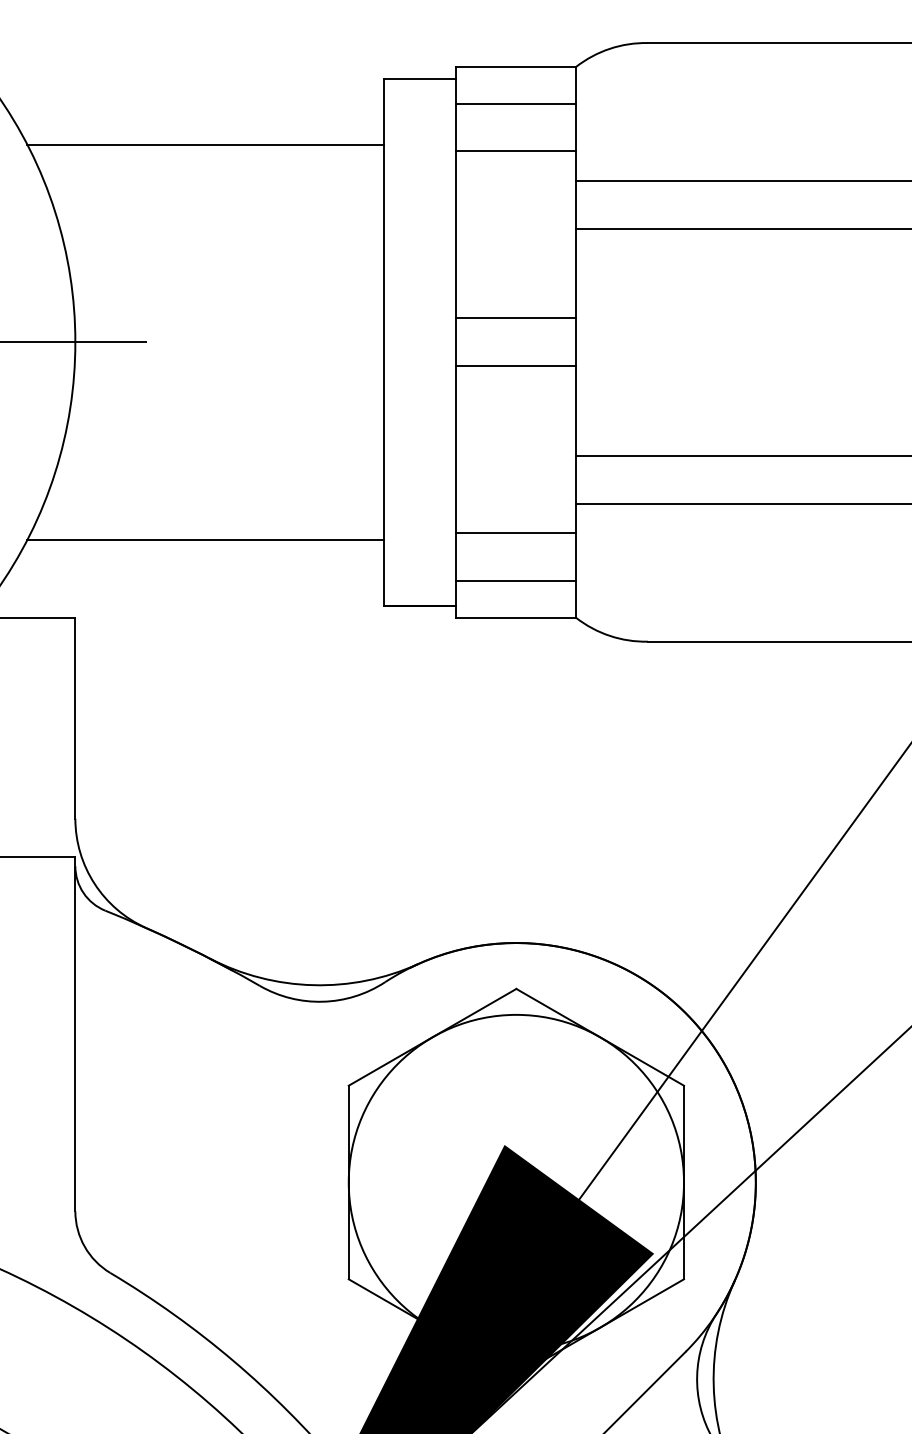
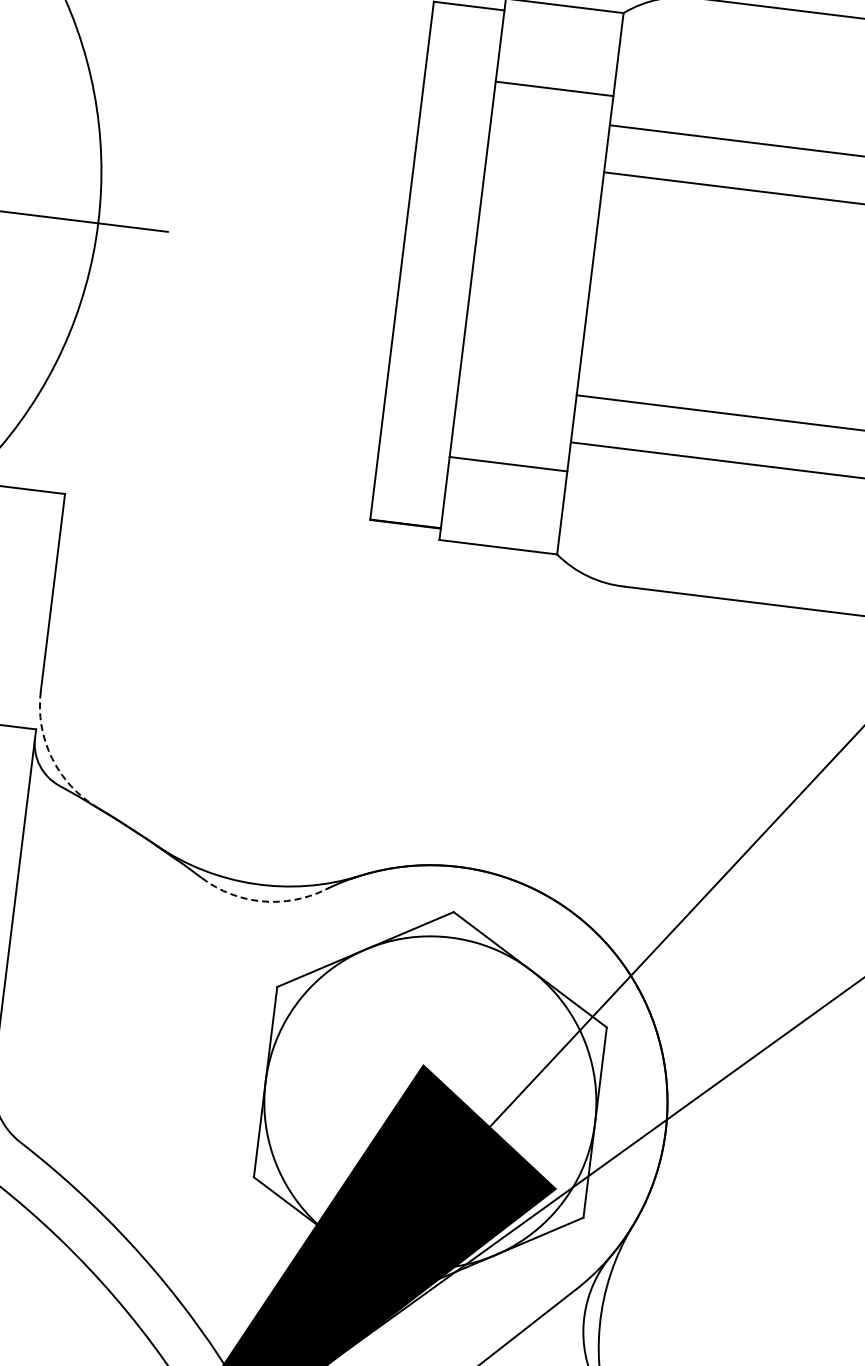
line: (516, 103) -> (560, 41), removed
line: (205, 144) -> (250, 44), removed
line: (516, 318) -> (534, 253), removed
line: (516, 366) -> (528, 300), removed
line: (205, 539) -> (202, 432), removed
line: (516, 581) -> (503, 511), removed
arc: (94, 883) -> (51, 757), solid -> dashed
arc: (322, 1001) -> (261, 901), solid -> dashed

